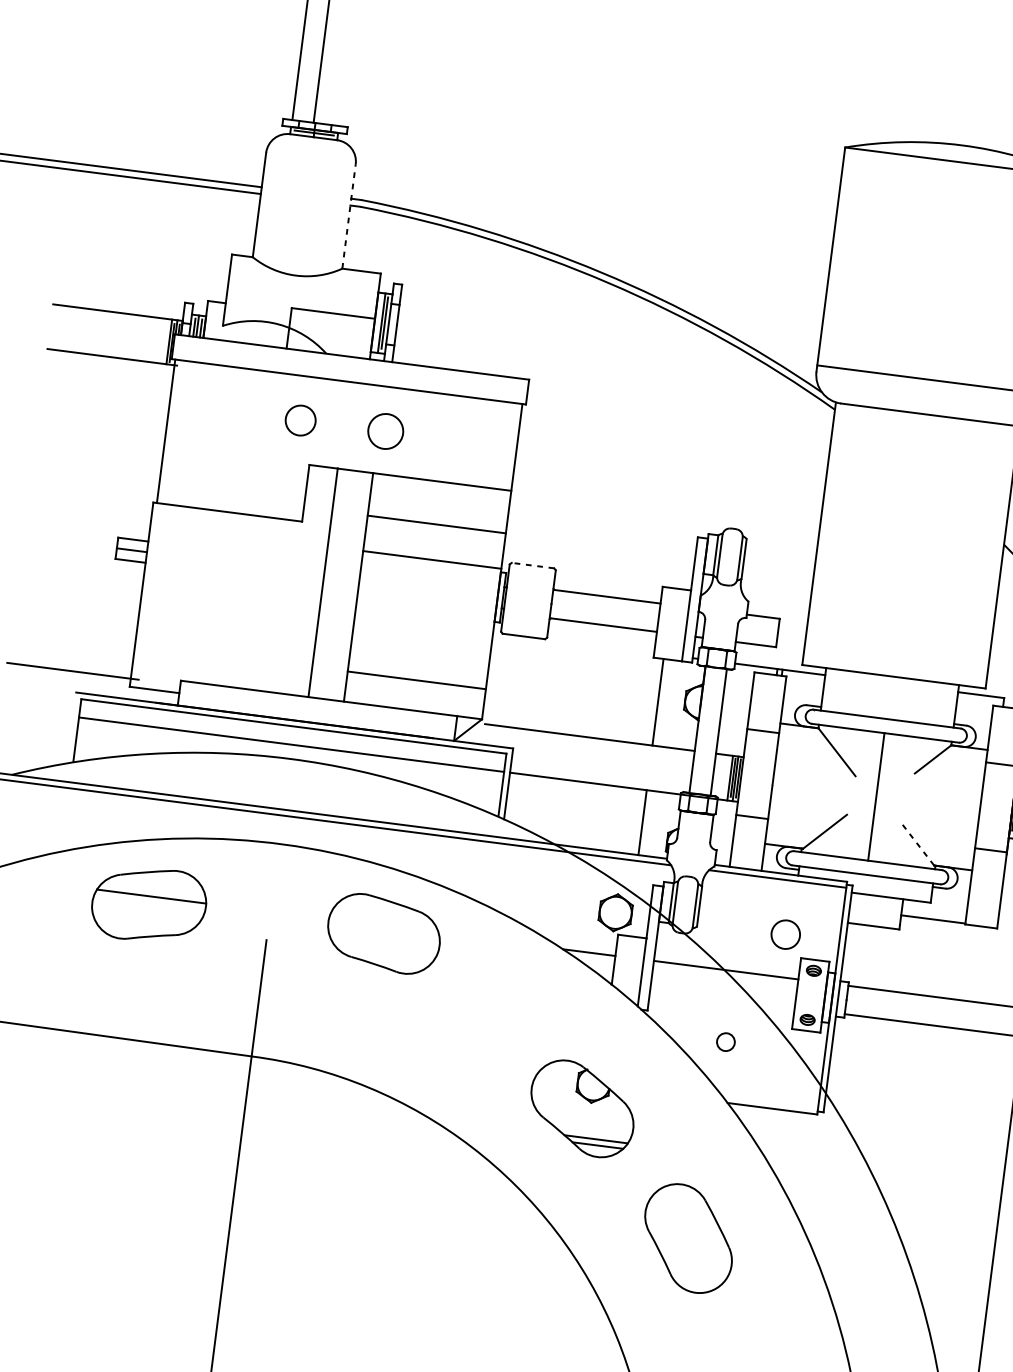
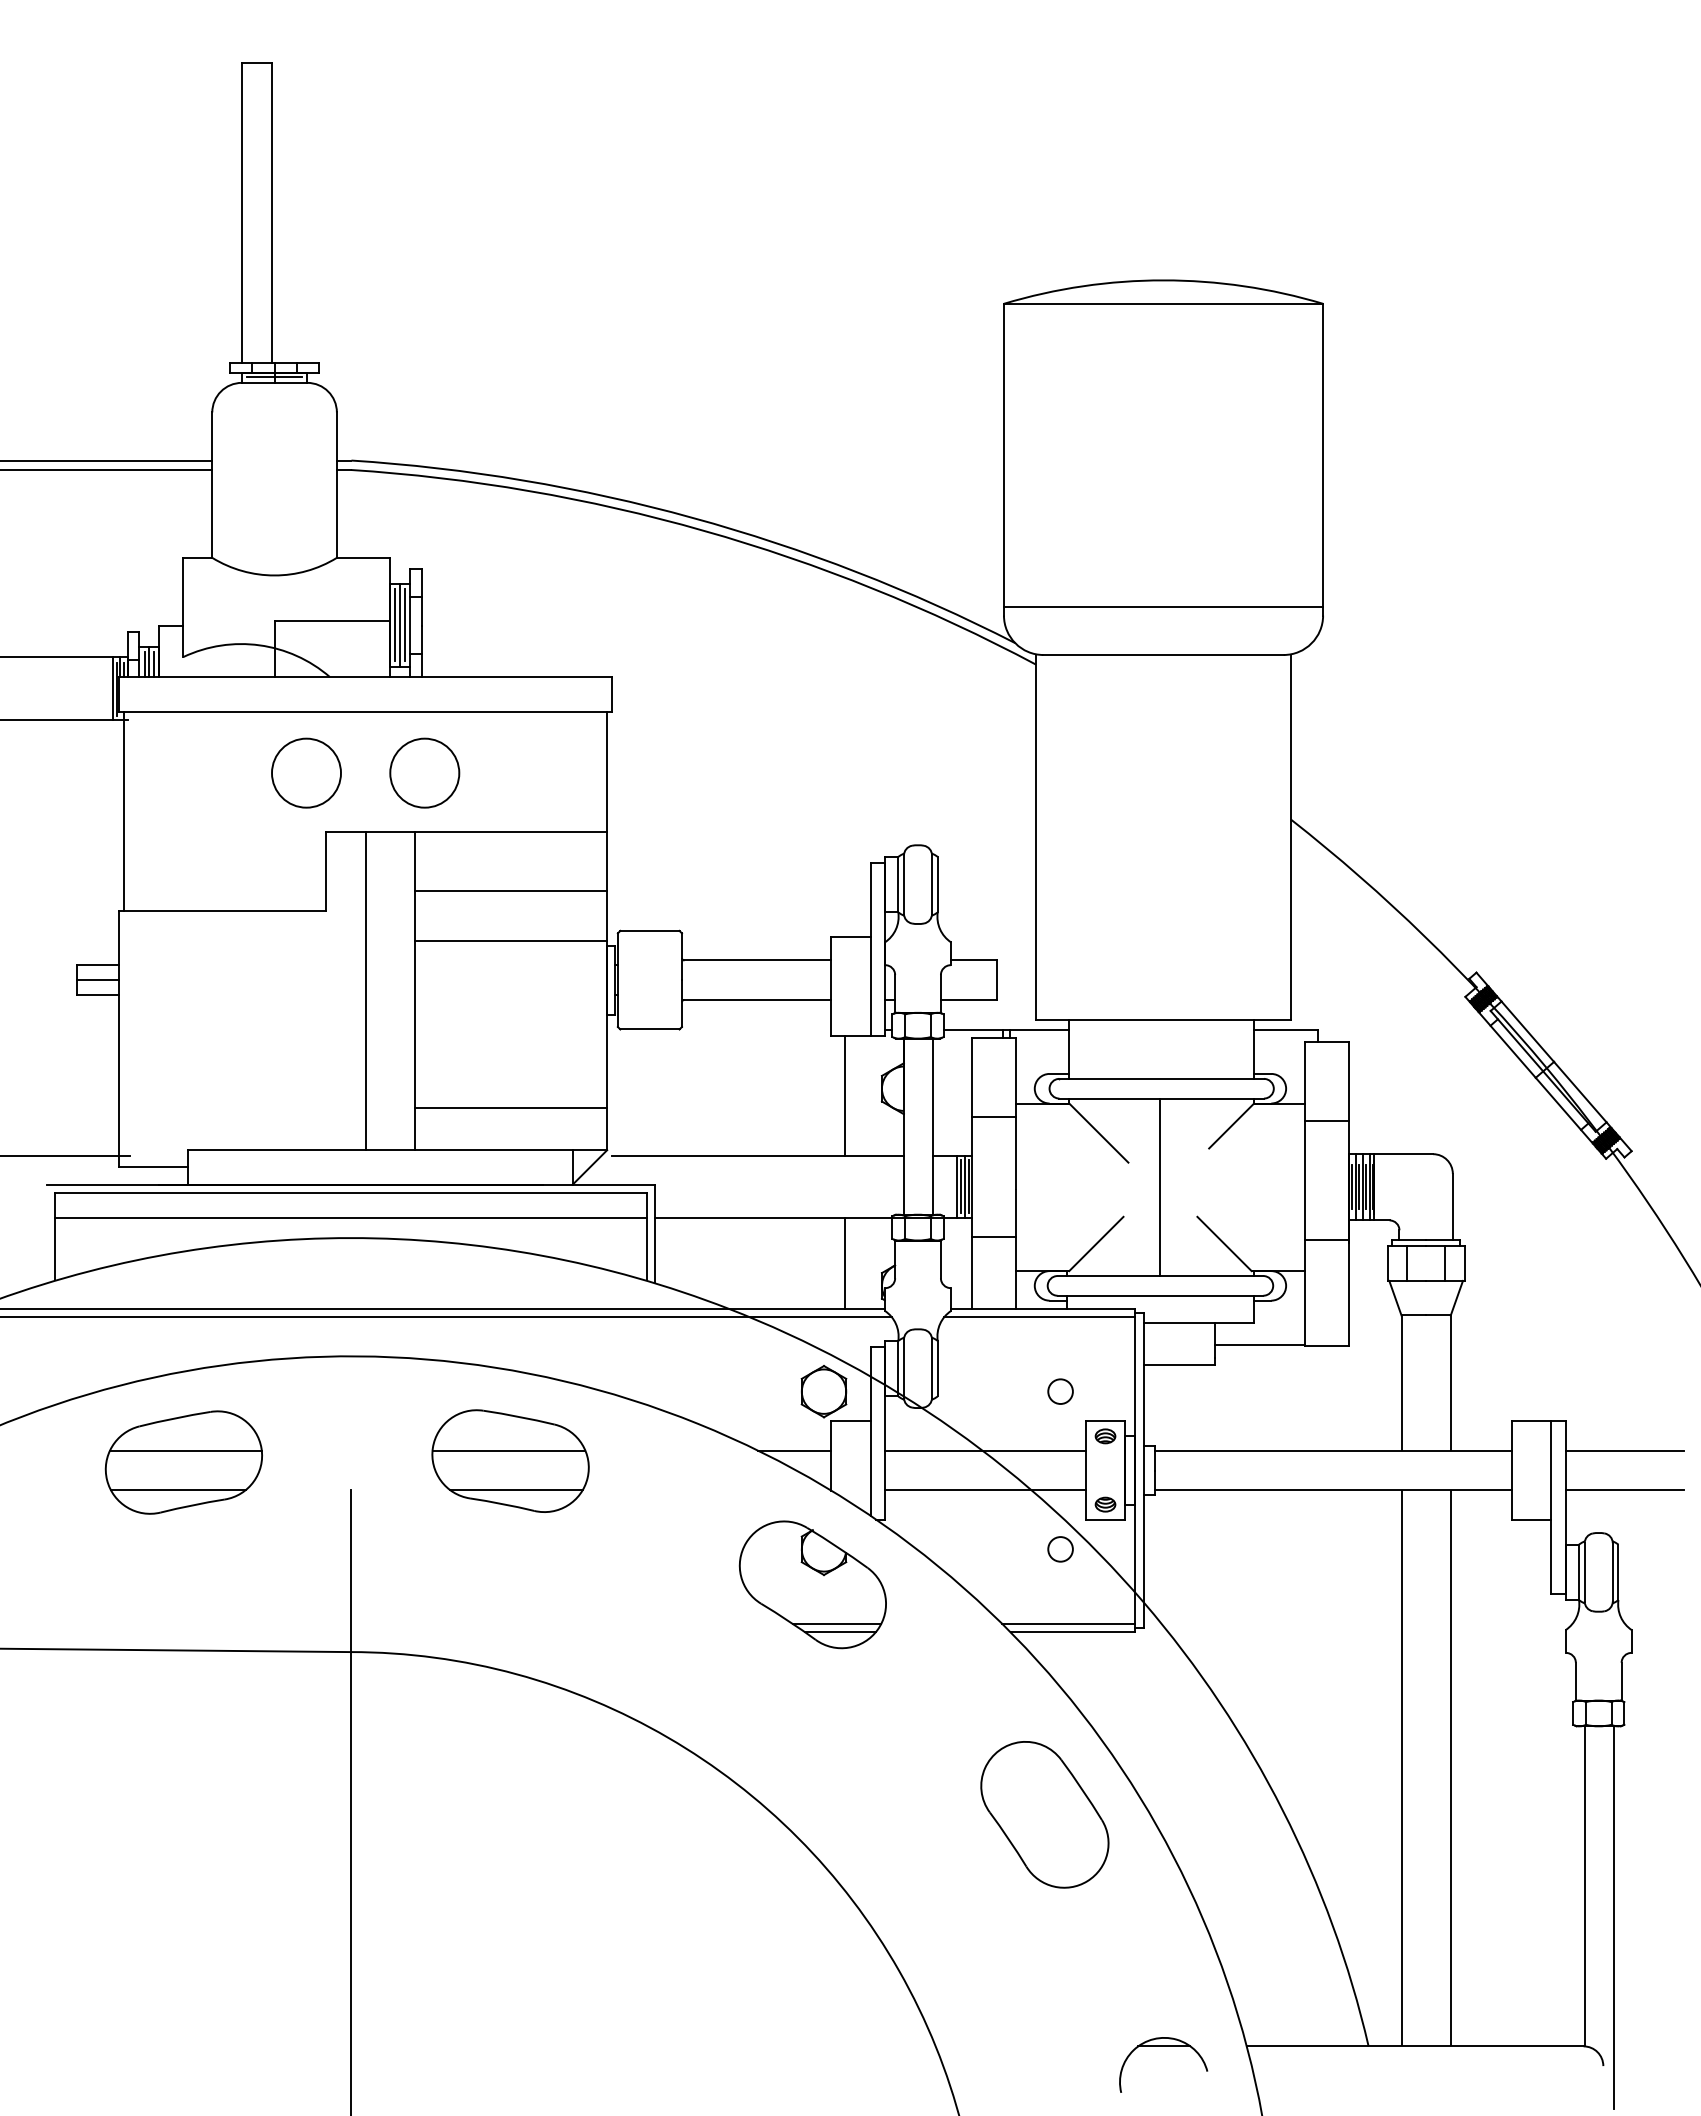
line: (348, 216) -> (336, 485), dashed -> solid
line: (378, 321) -> (395, 624), added
circle: (300, 420) -> (306, 772), size x1.67
circle: (385, 431) -> (424, 772), size x1.43
line: (532, 565) -> (649, 930), dashed -> solid
line: (917, 843) -> (1224, 1243), dashed -> solid
line: (141, 924) -> (177, 1490), added
line: (383, 926) -> (508, 1450), added
circle: (785, 934) -> (1060, 1391), size x0.62
line: (385, 955) -> (516, 1490), added
line: (721, 998) -> (984, 1490), added
circle: (725, 1042) -> (1060, 1549), moved
line: (769, 1102) -> (1068, 1624), added
part: (582, 1108) -> (812, 1584), moved
part: (688, 1238) -> (1044, 1814), moved

